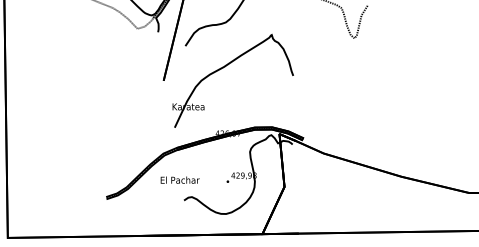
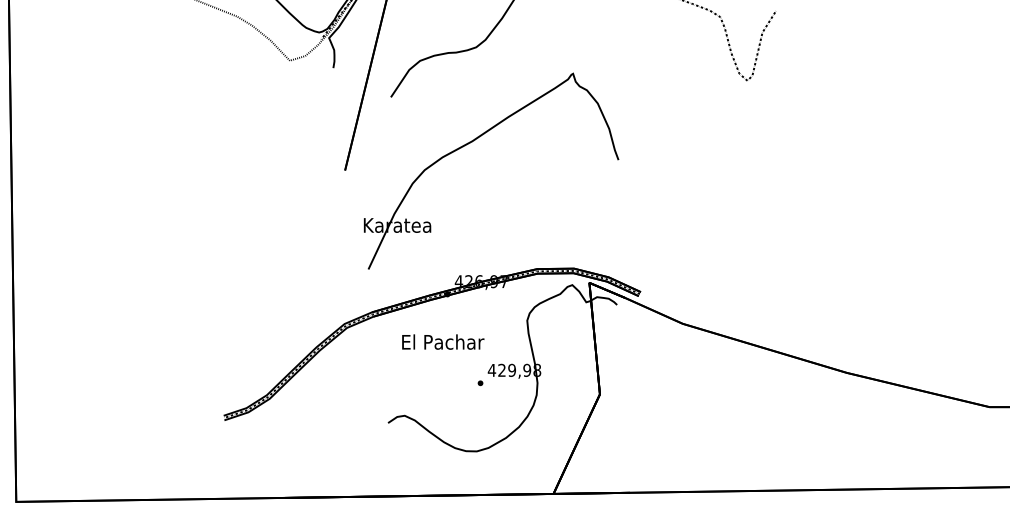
text: (179, 179) -> (441, 340), moved

